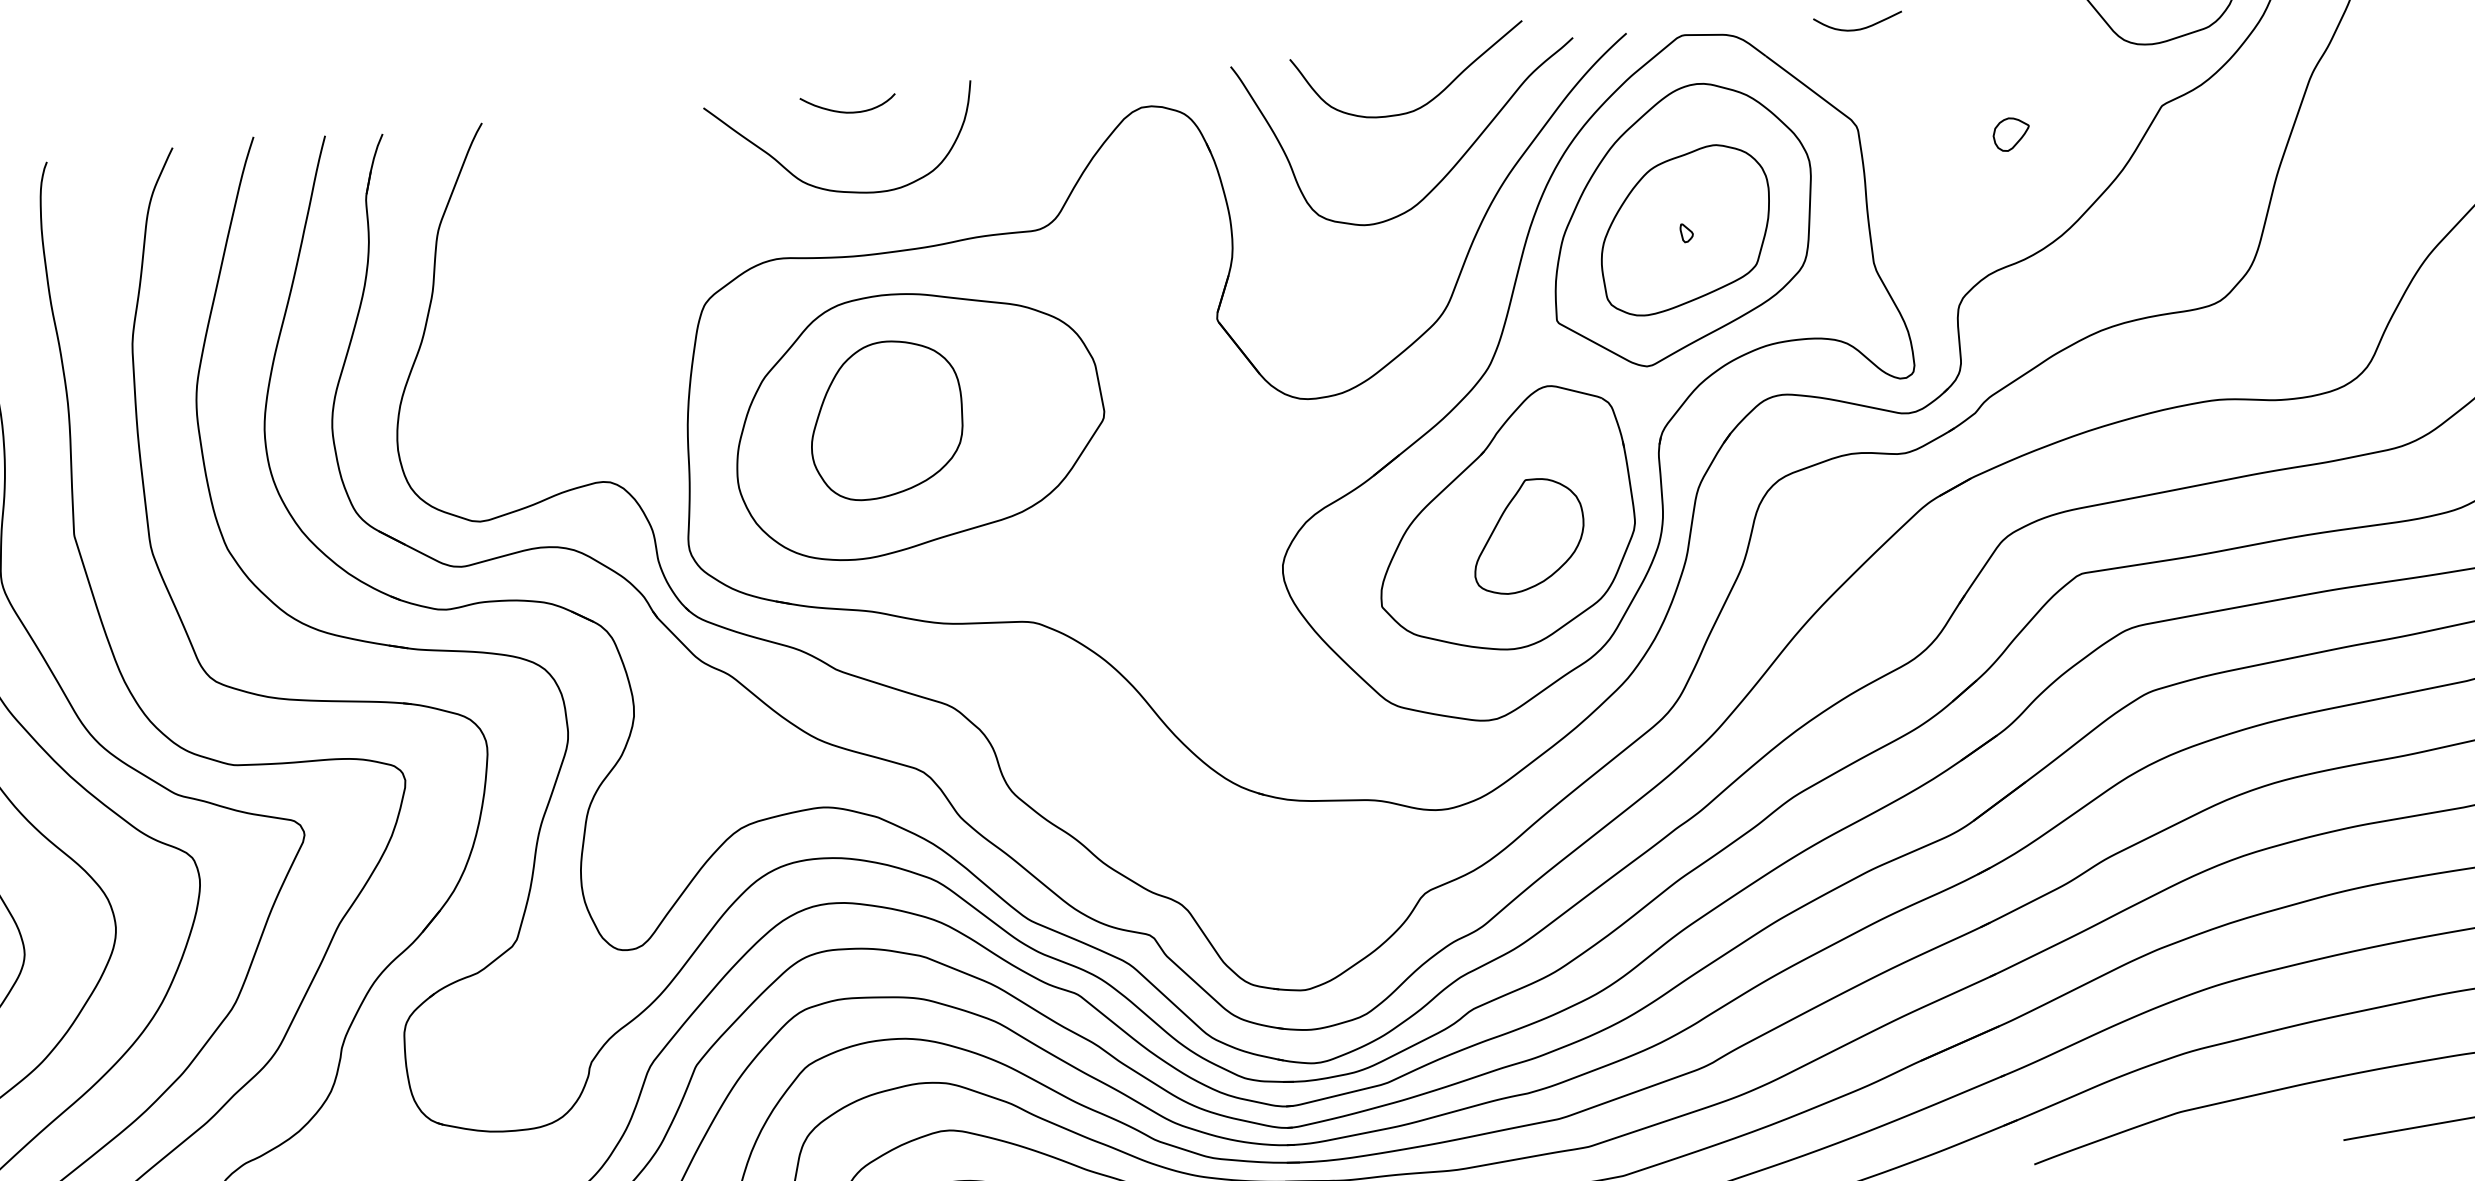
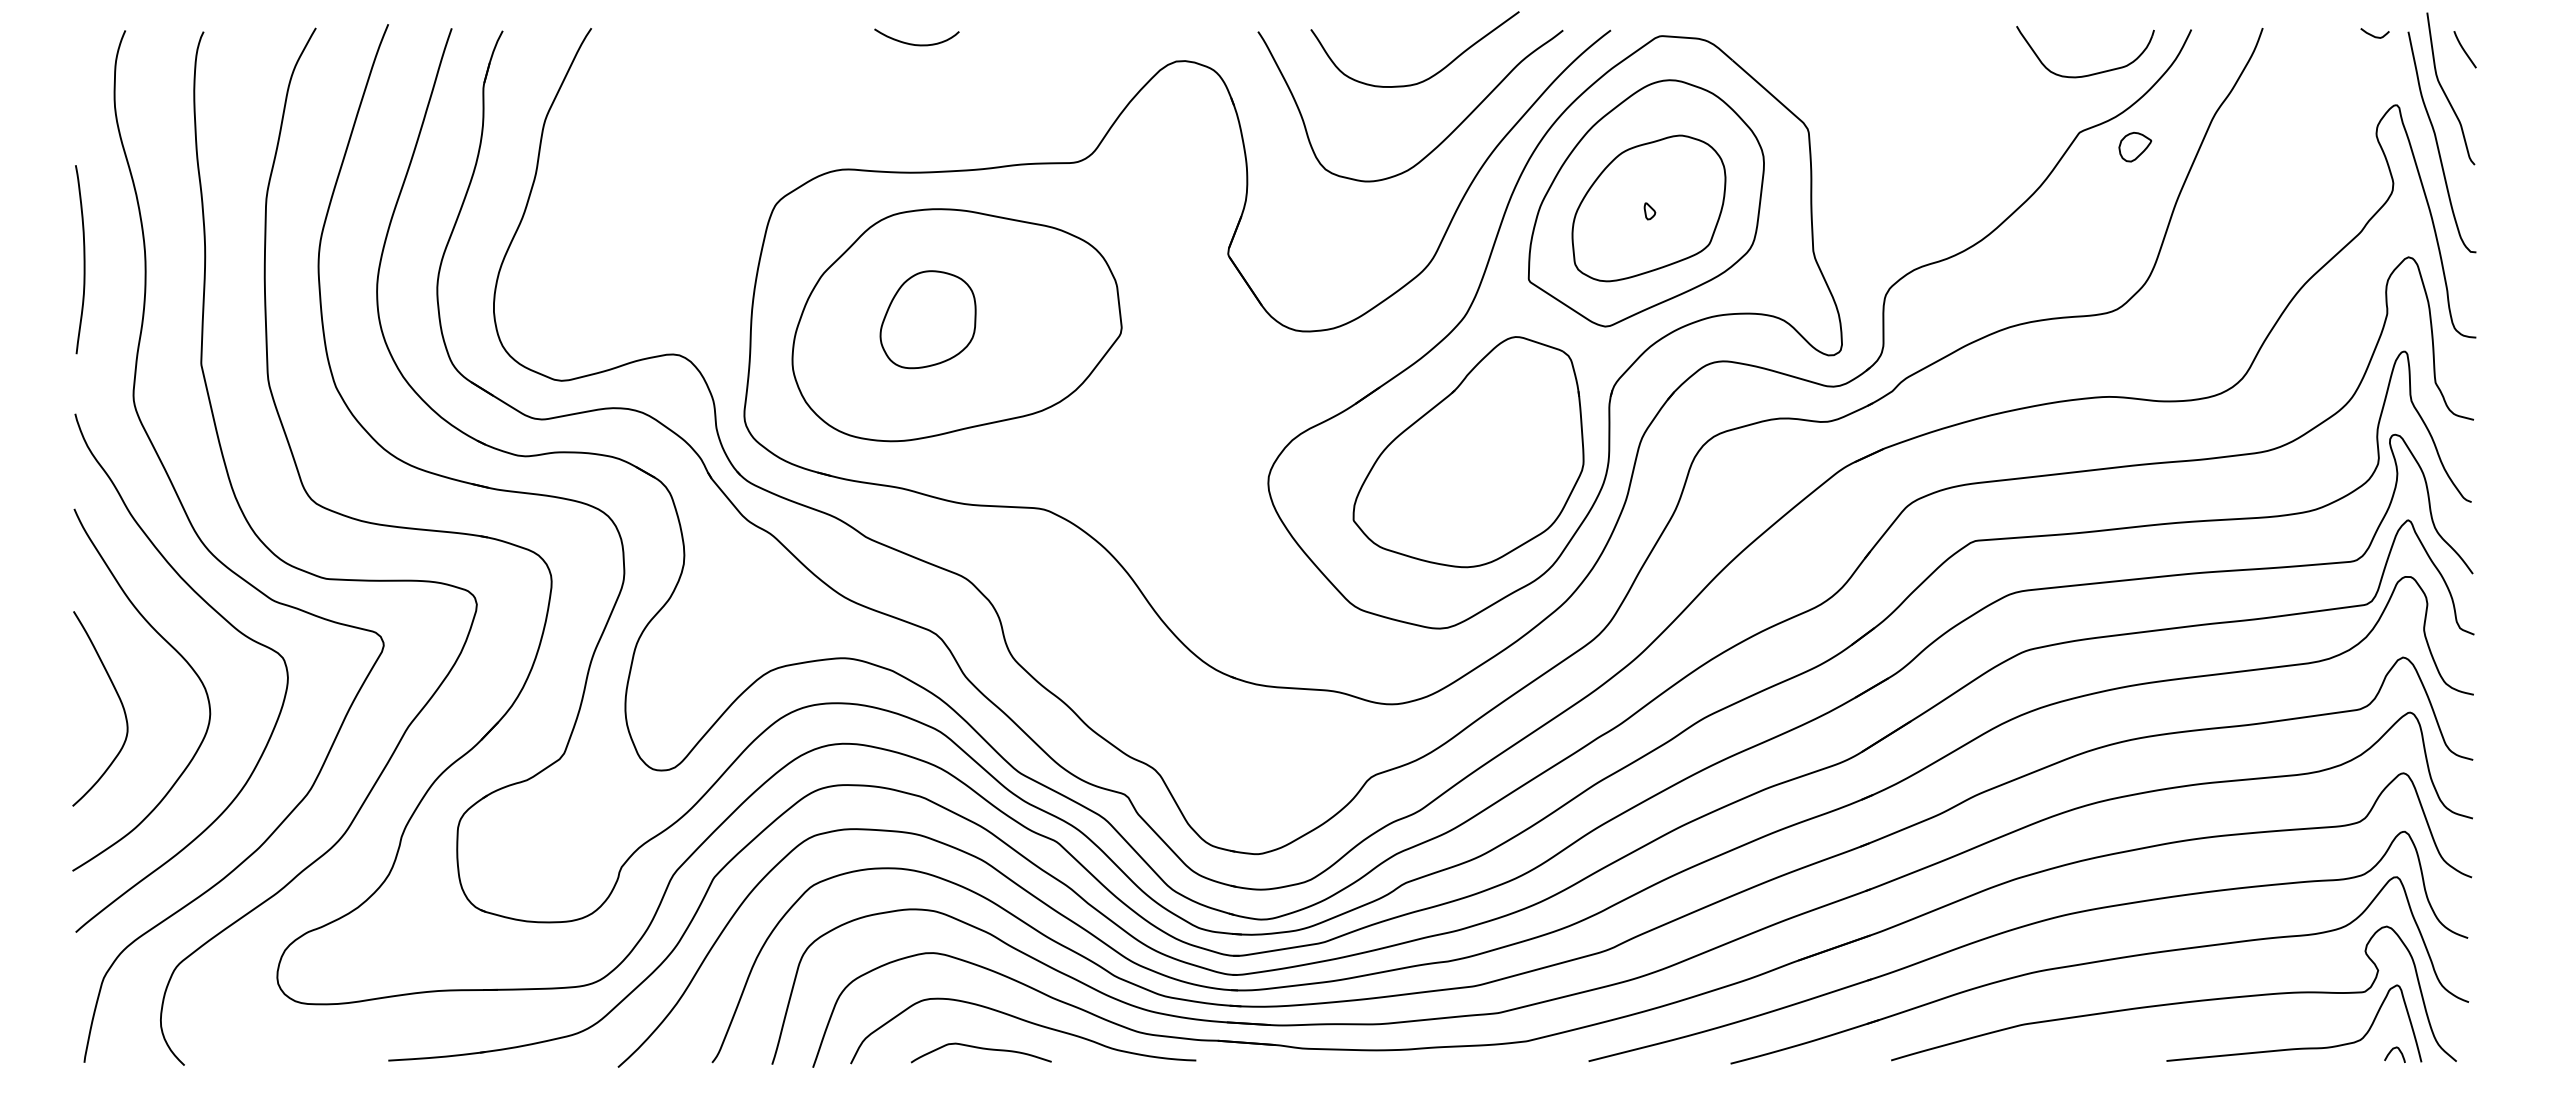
curve: (1858, 28) -> (1816, 42), removed
part: (2011, 134) -> (2135, 147), moved
curve: (835, 189) -> (899, 112), removed
part: (885, 419) -> (927, 319), size x0.7
part: (1527, 535) -> (1487, 467), removed

